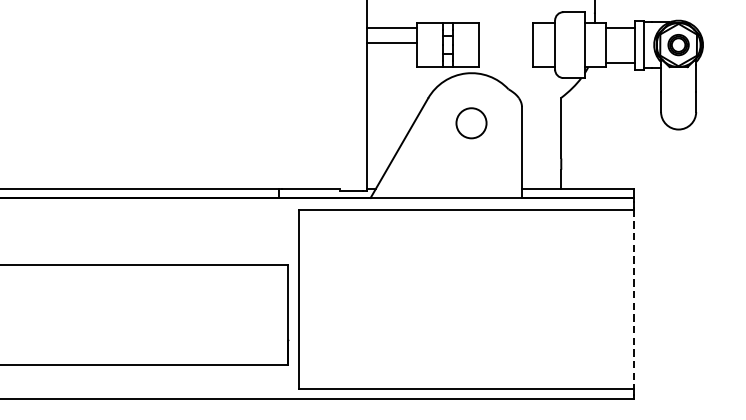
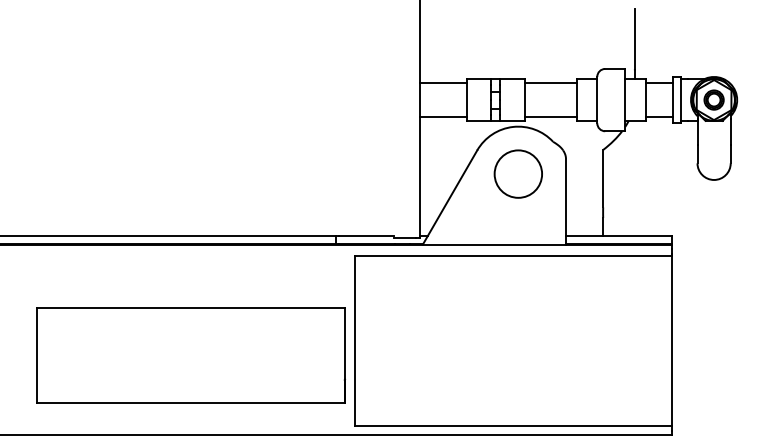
line: (505, 27) -> (550, 83), added
line: (391, 42) -> (442, 116), moved
line: (505, 62) -> (550, 116), added
circle: (470, 122) -> (517, 173), size x1.67
line: (633, 300) -> (671, 341), dashed -> solid

